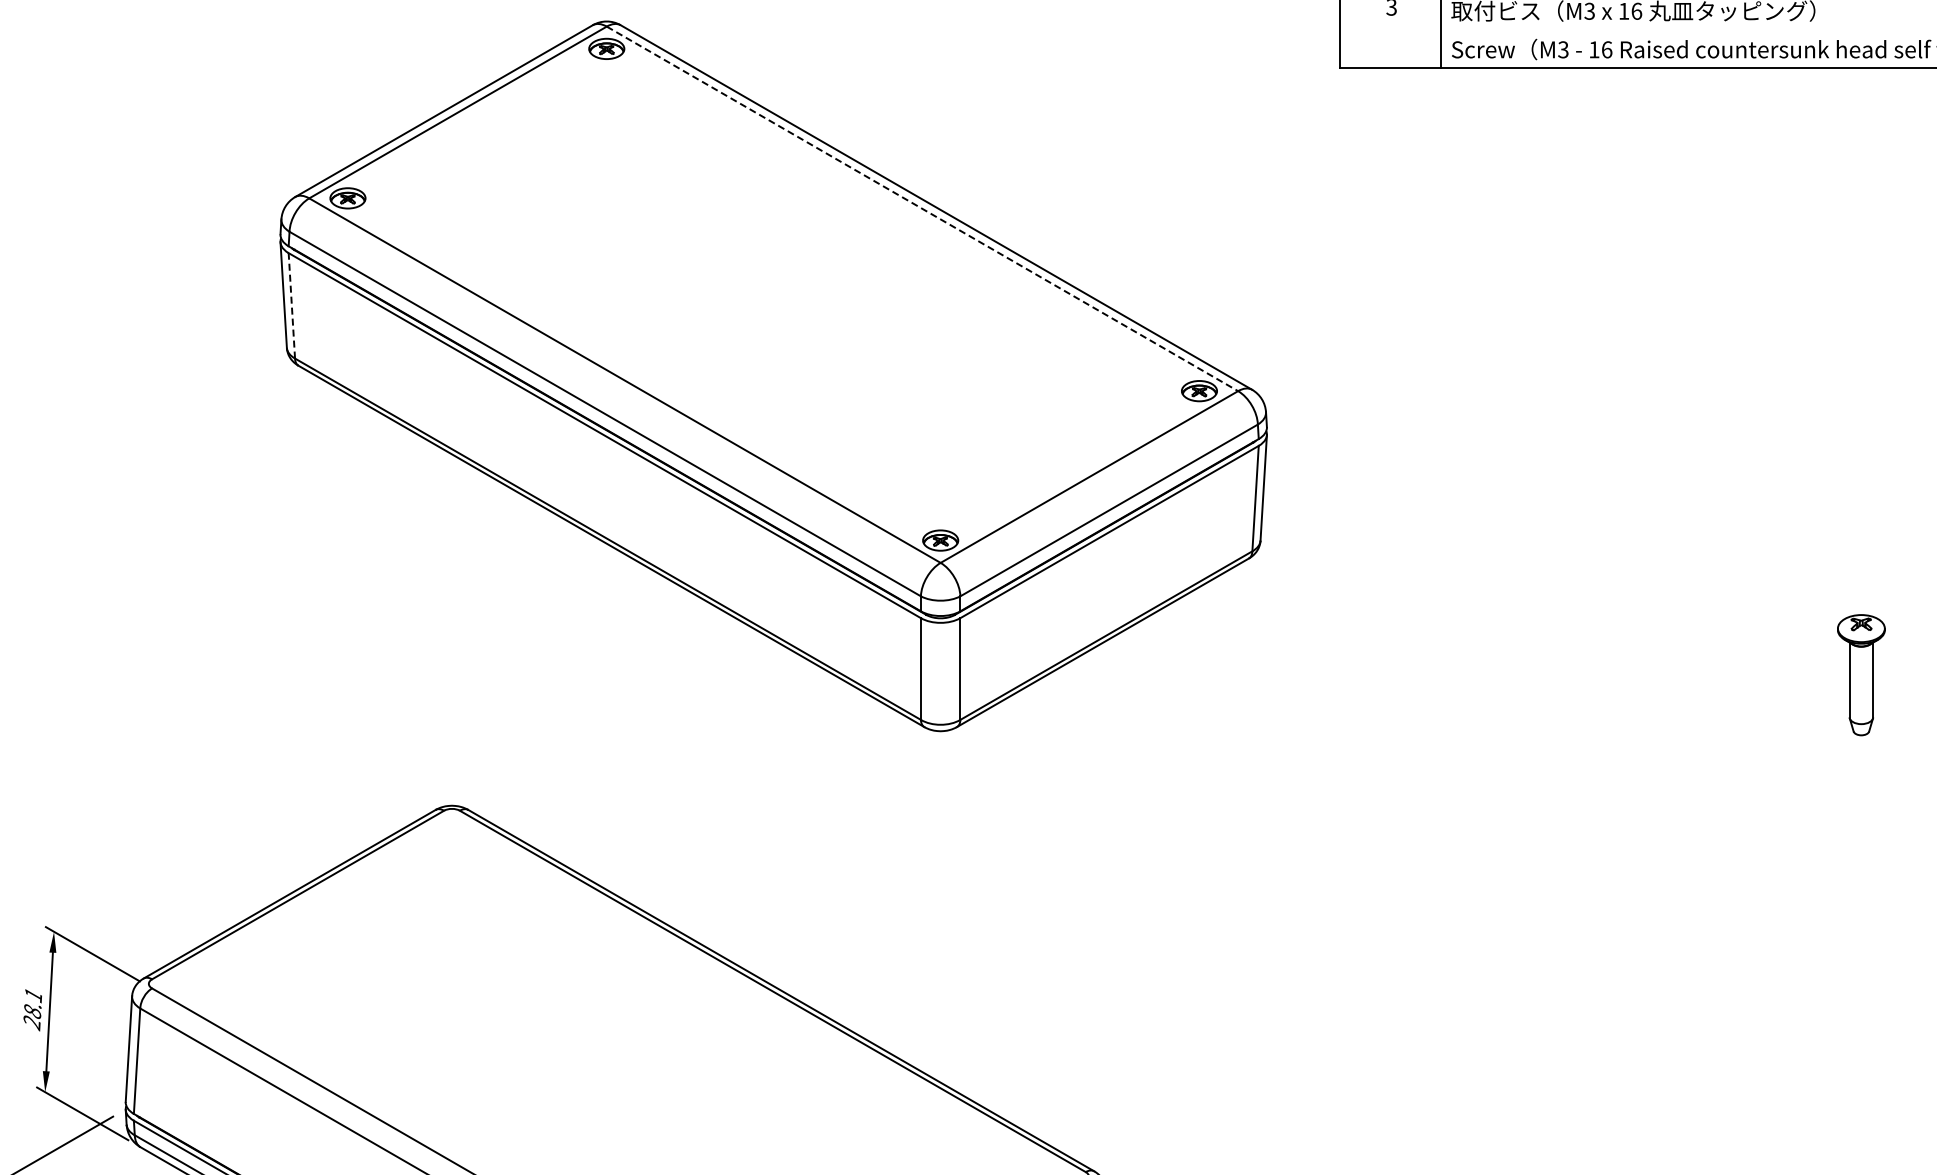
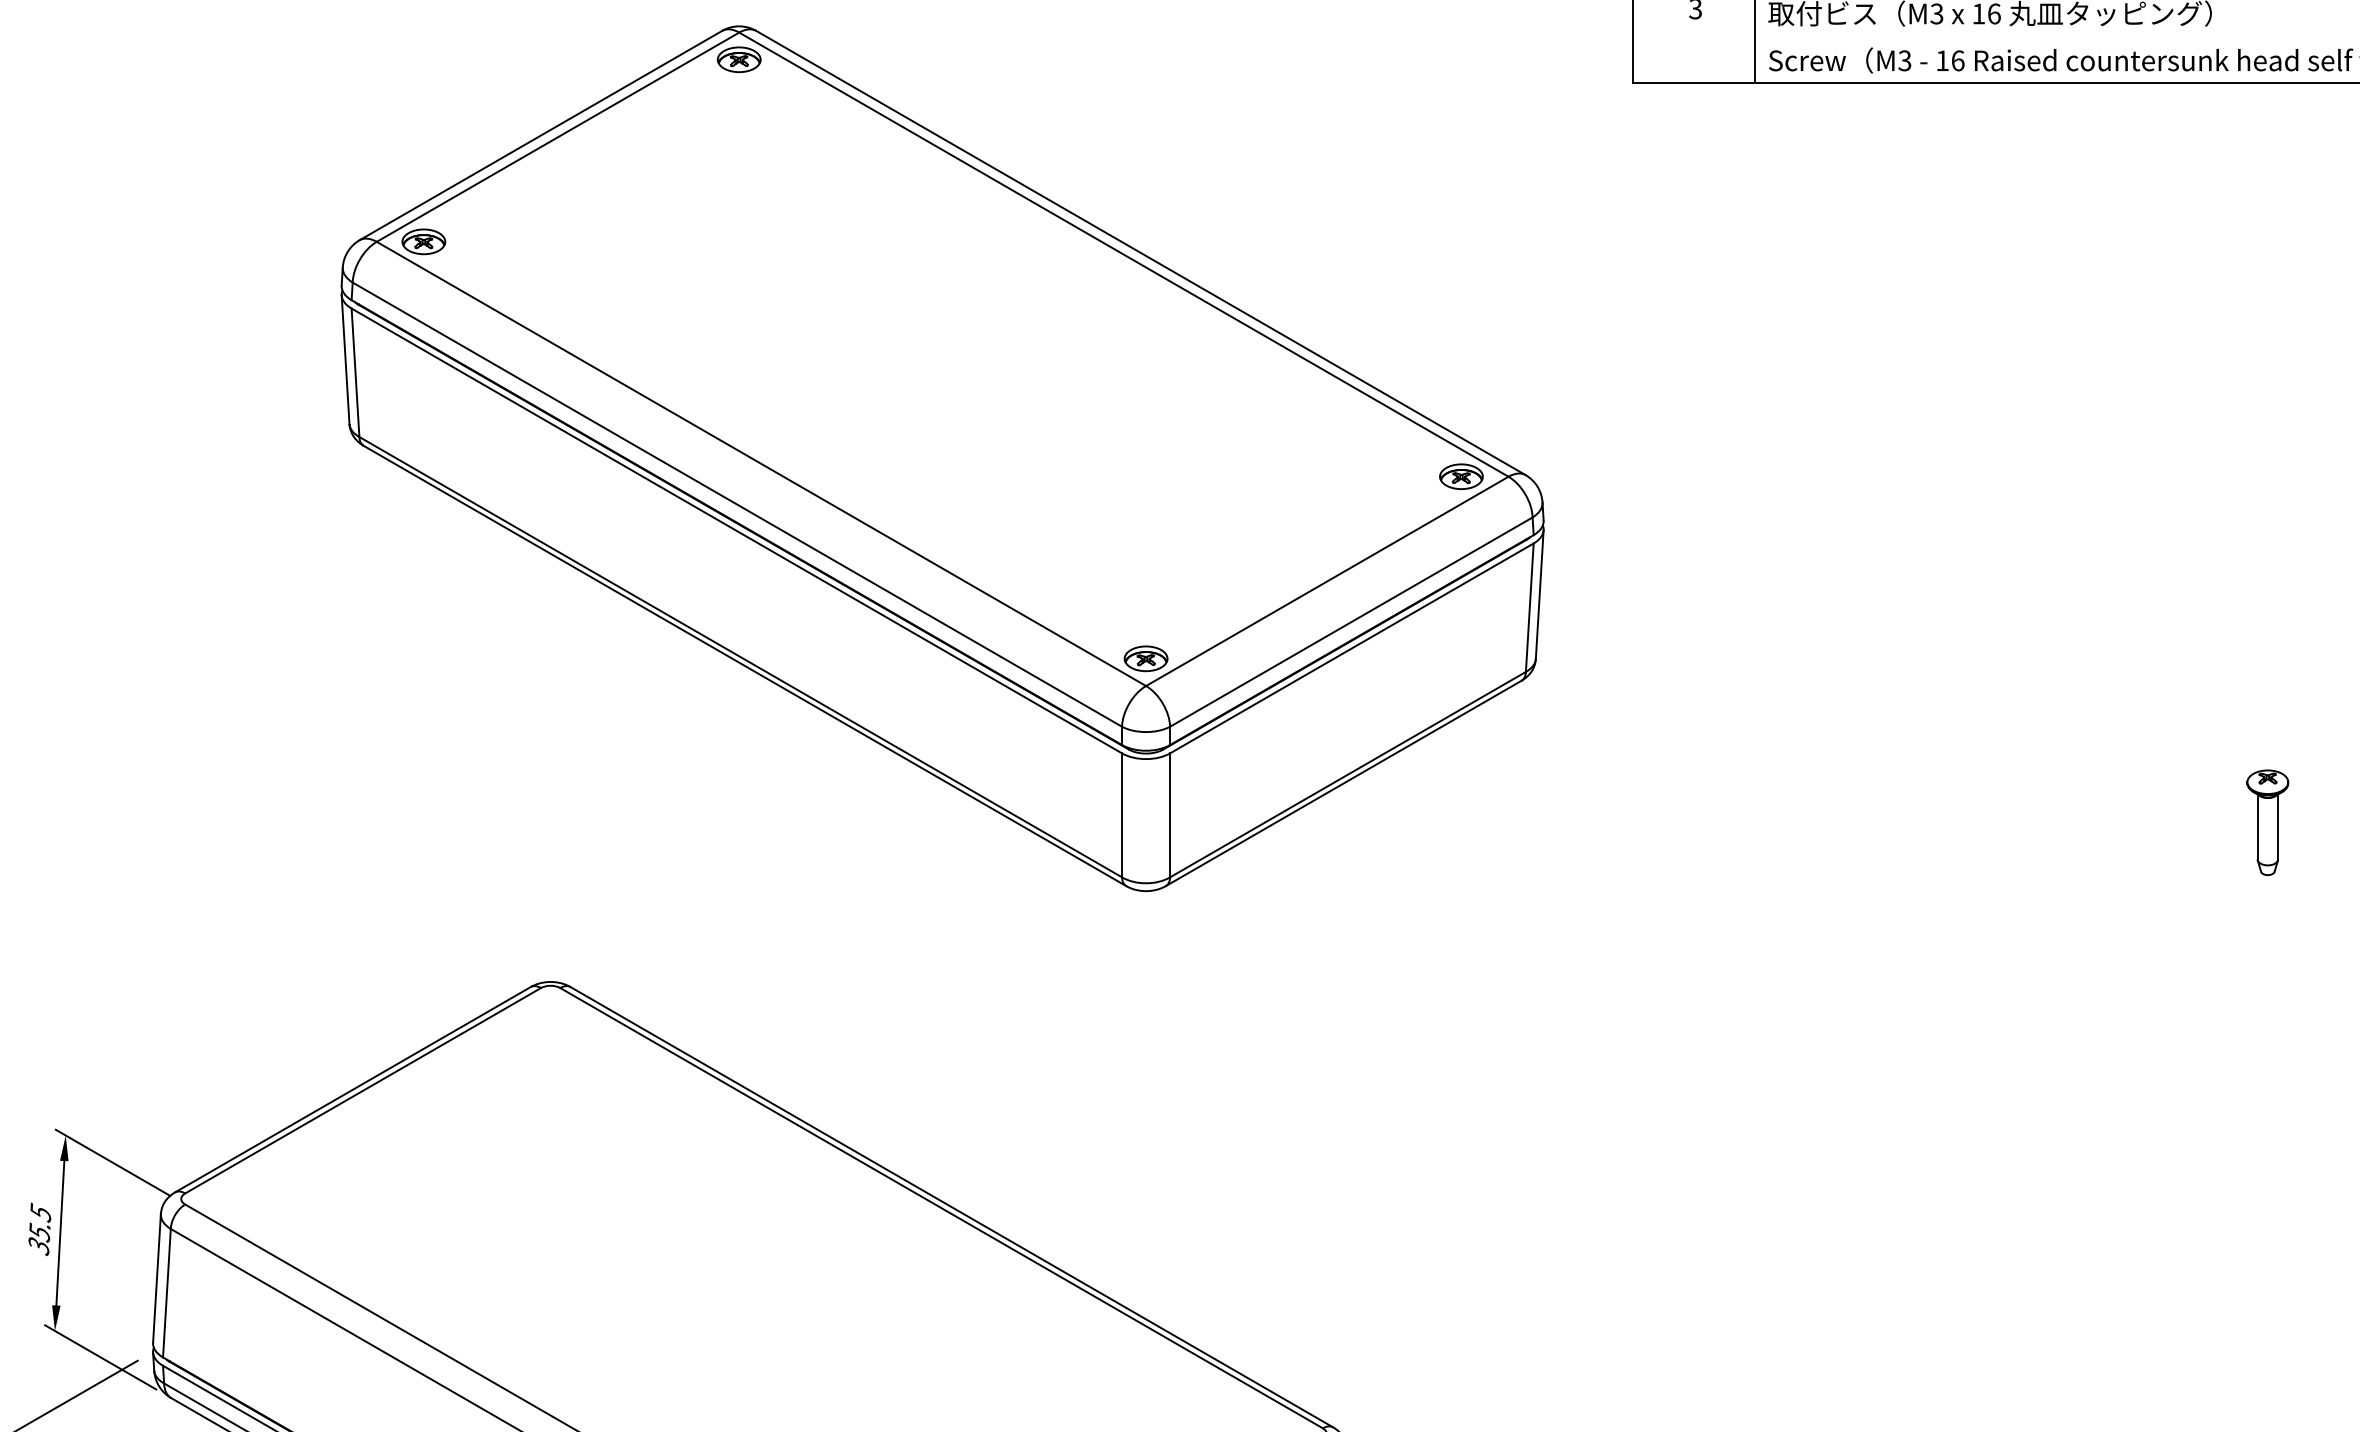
line: (922, 208) -> (1123, 254), dashed -> solid
line: (291, 305) -> (355, 372), dashed -> solid
part: (1860, 674) -> (2266, 822), size x0.71
text: (33, 1008) -> (40, 1228), 28.1 -> 35.5

